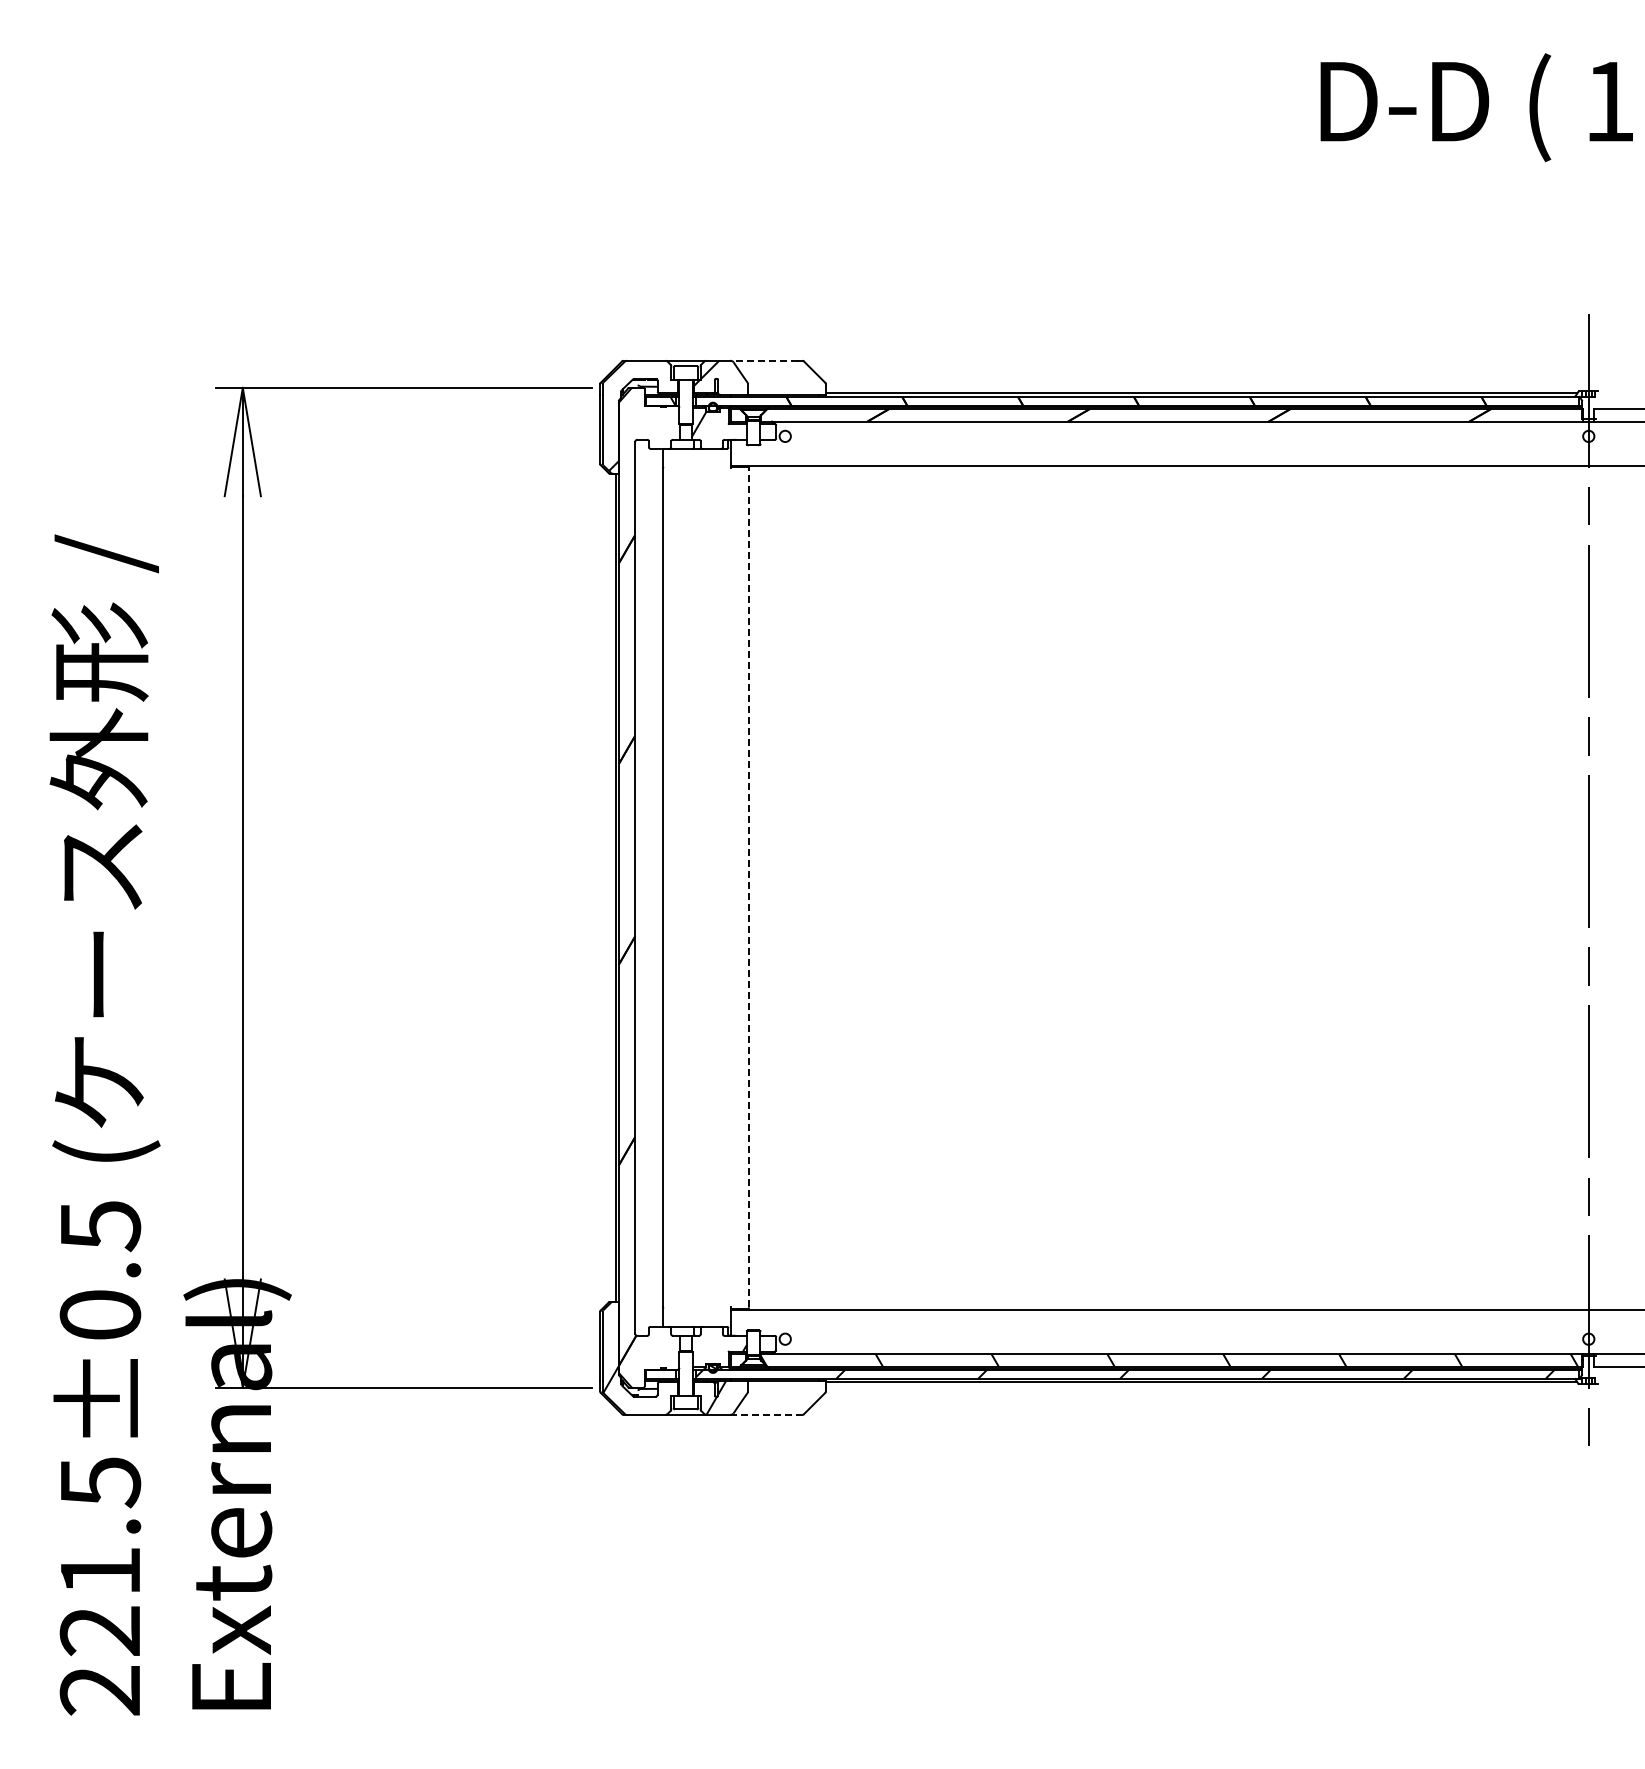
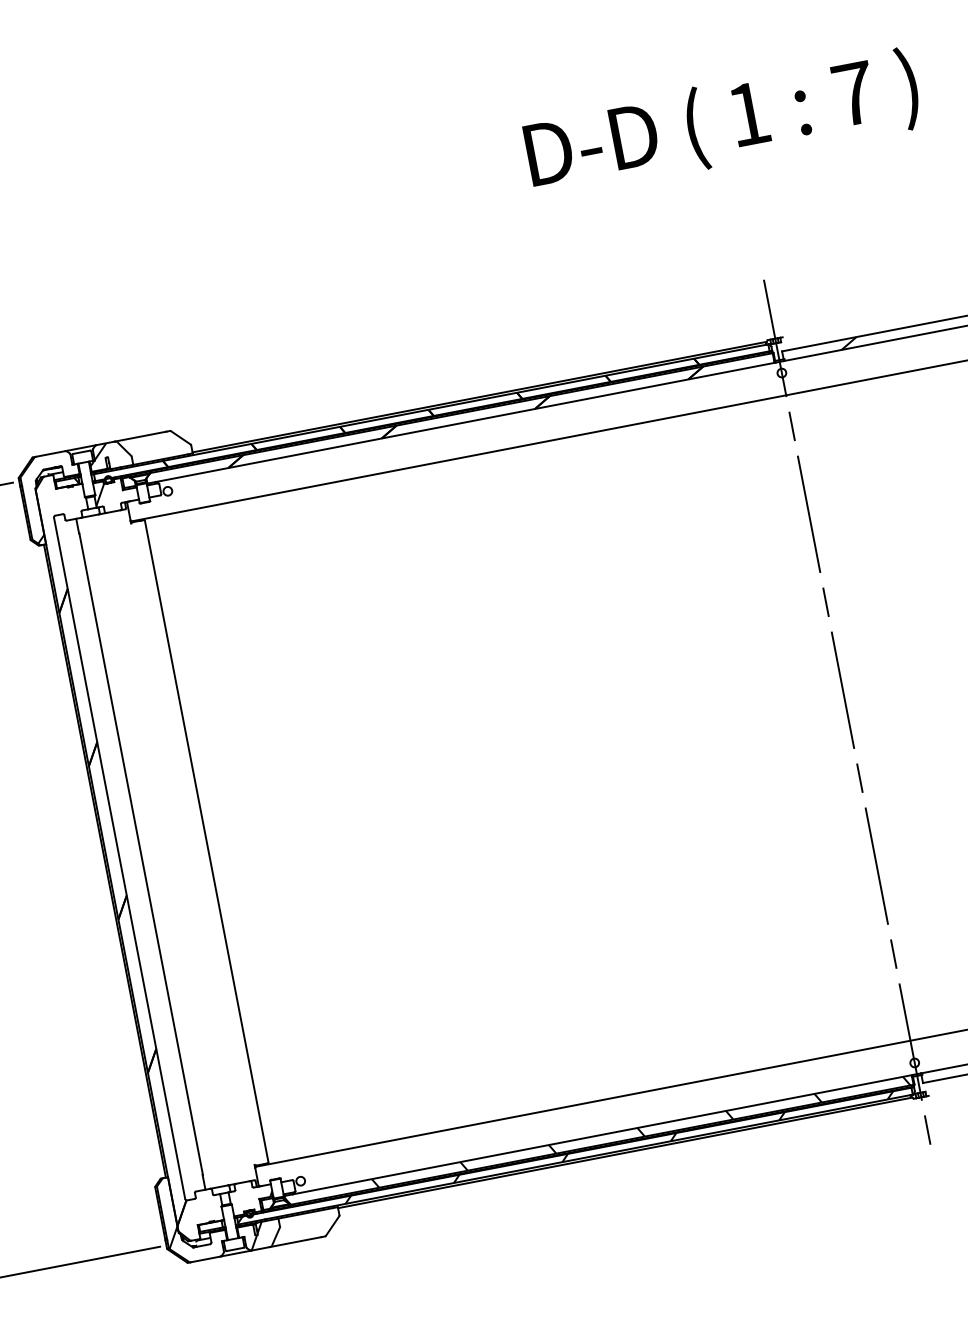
line: (764, 360) -> (140, 436), dashed -> solid
line: (749, 887) -> (206, 841), dashed -> solid
line: (764, 1414) -> (295, 1241), dashed -> solid

